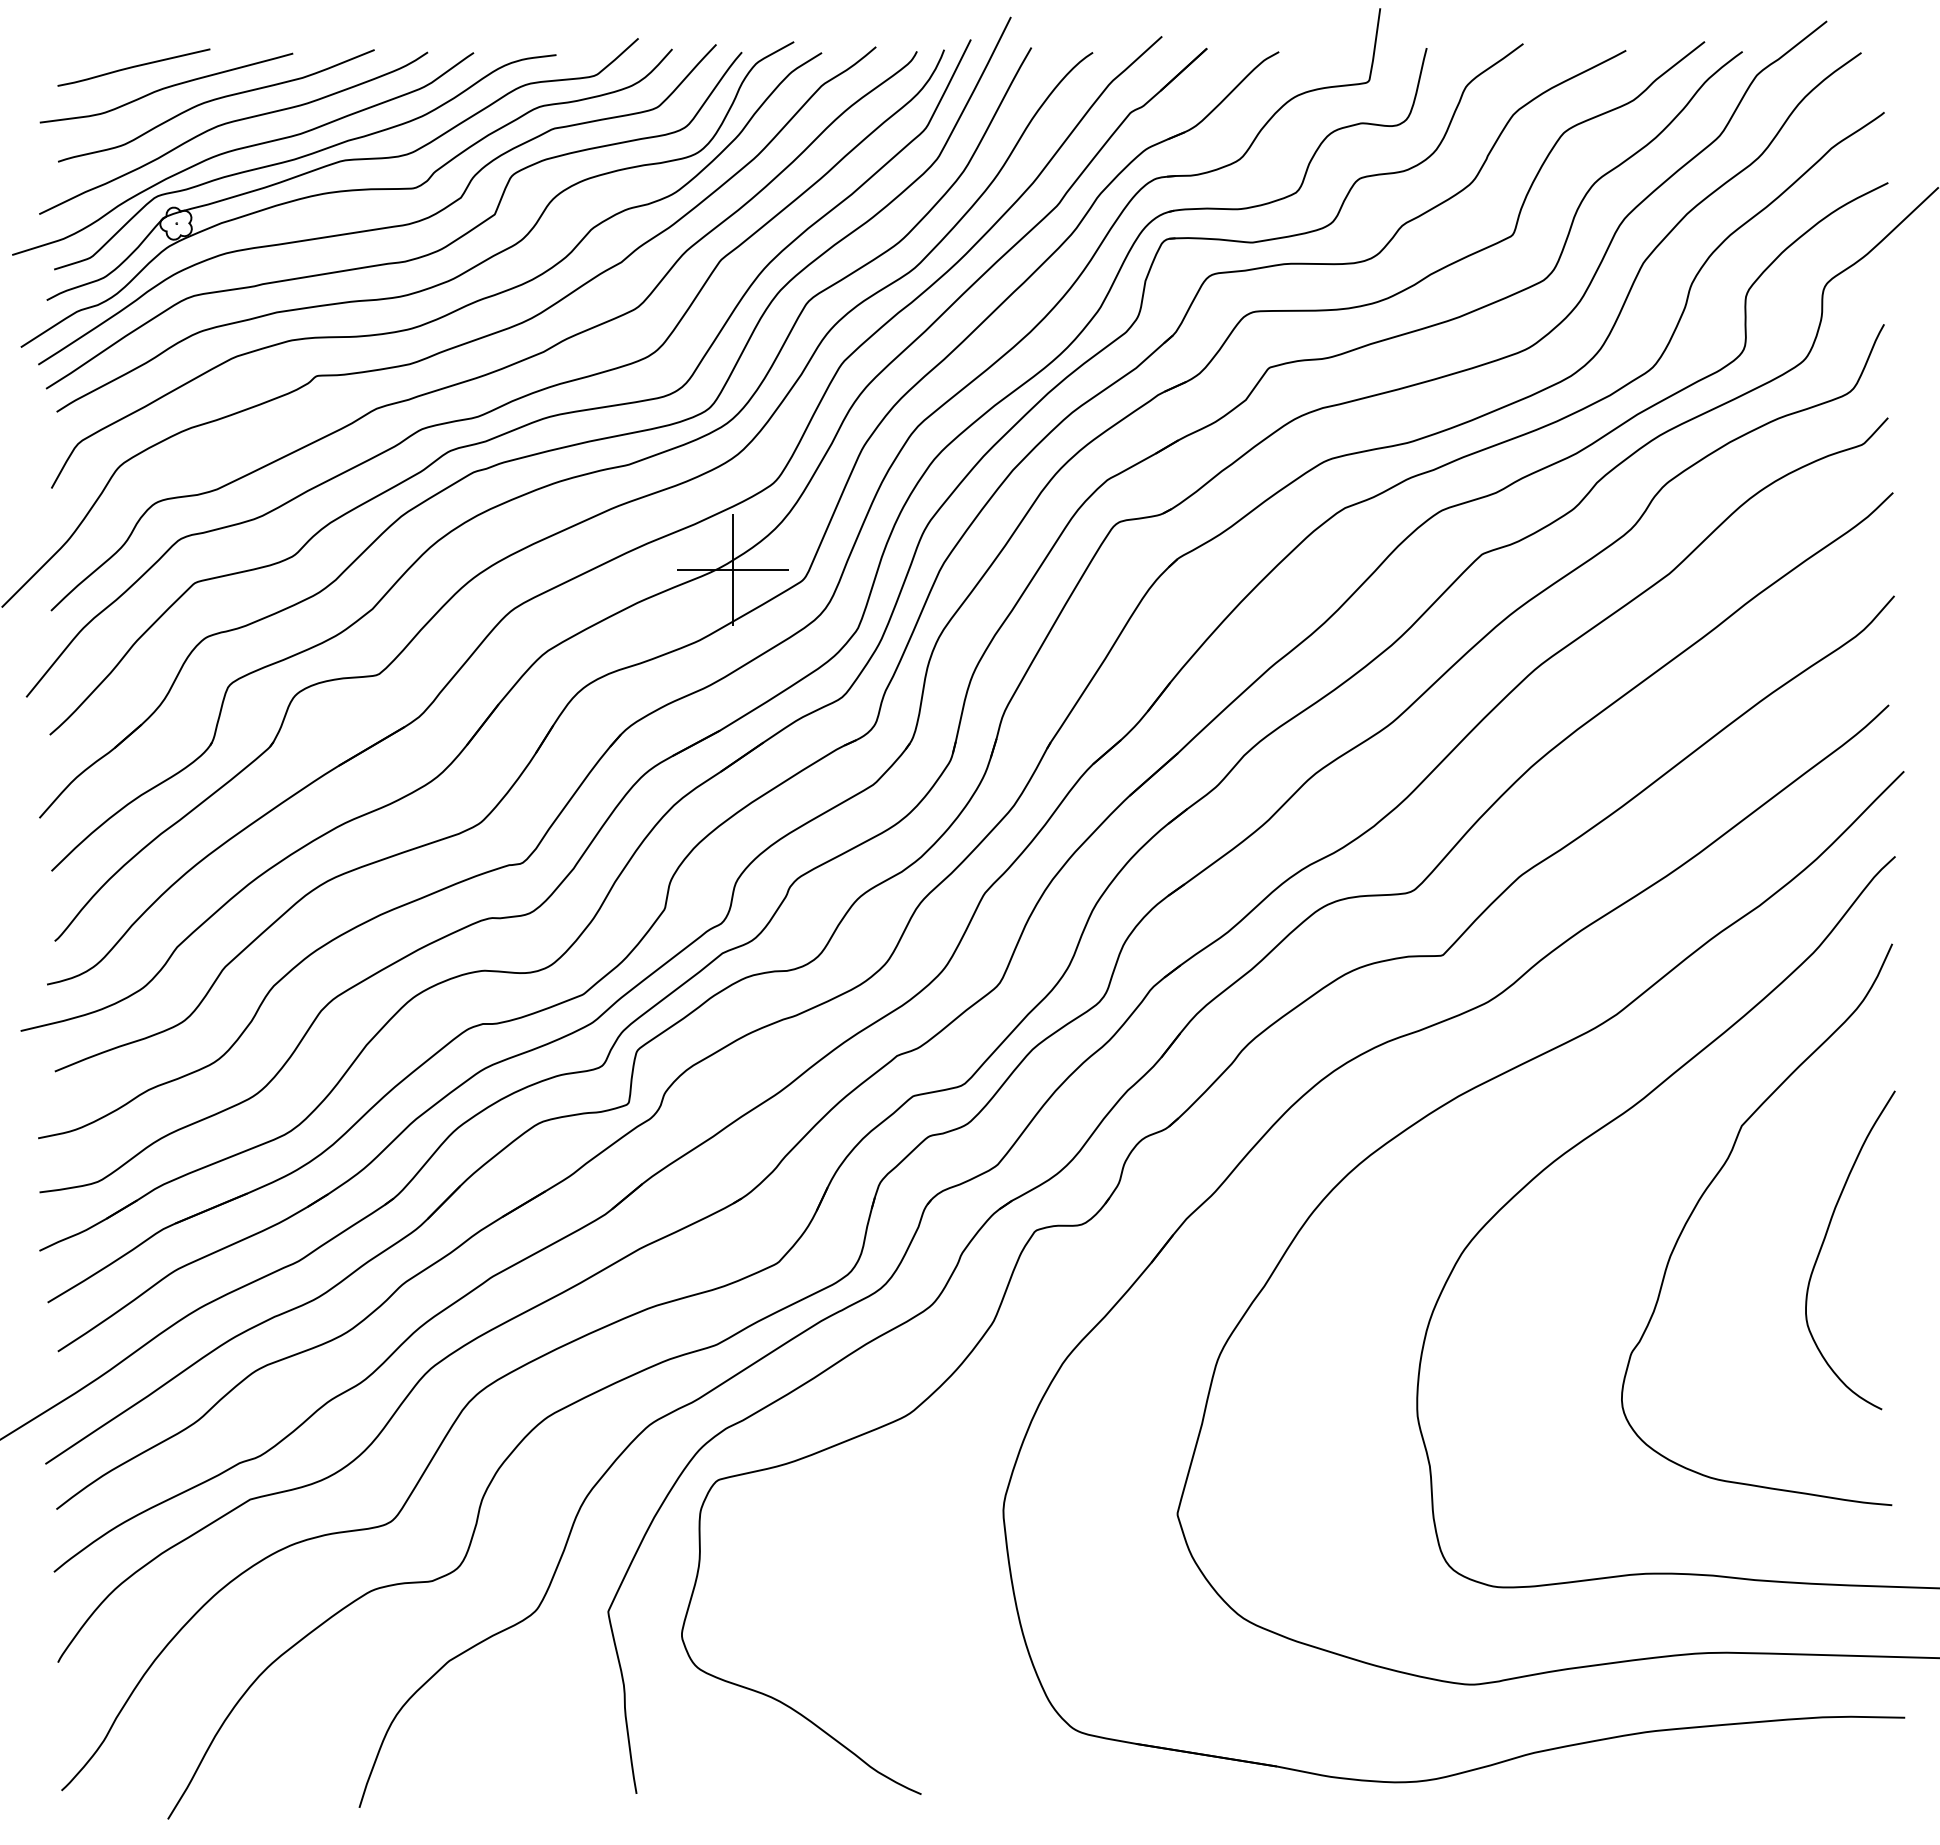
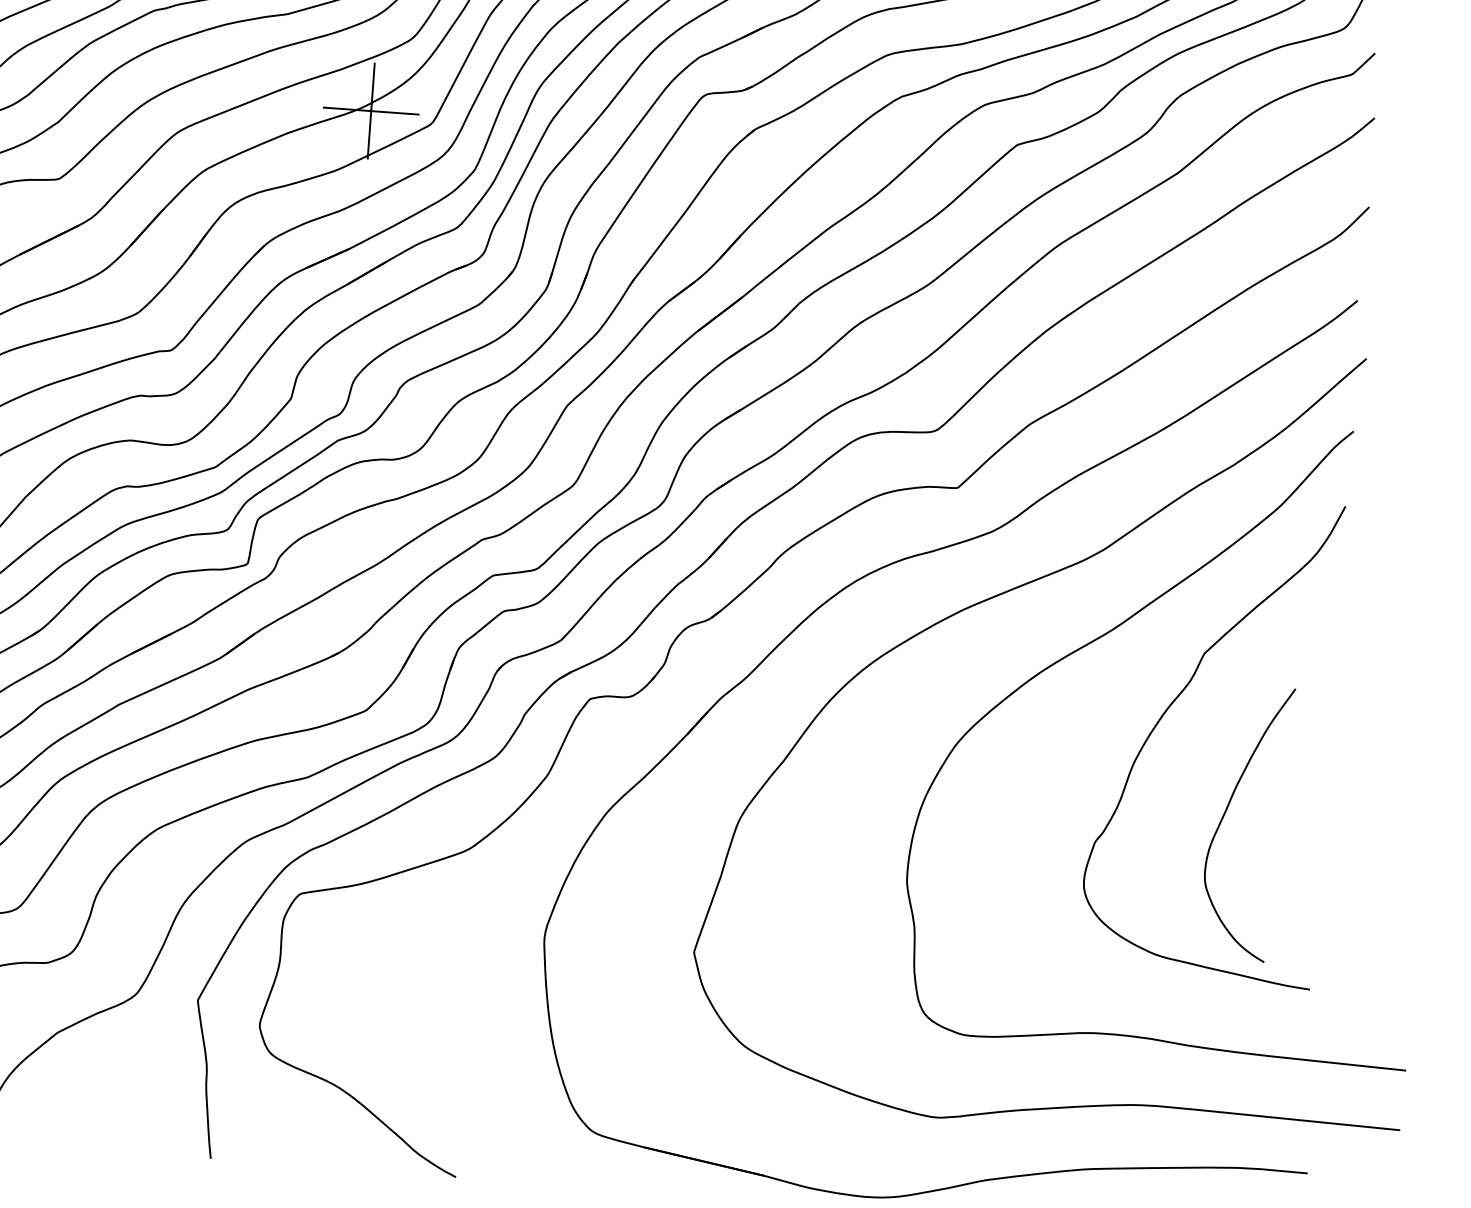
curve: (1824, 1242) -> (1225, 814), moved

